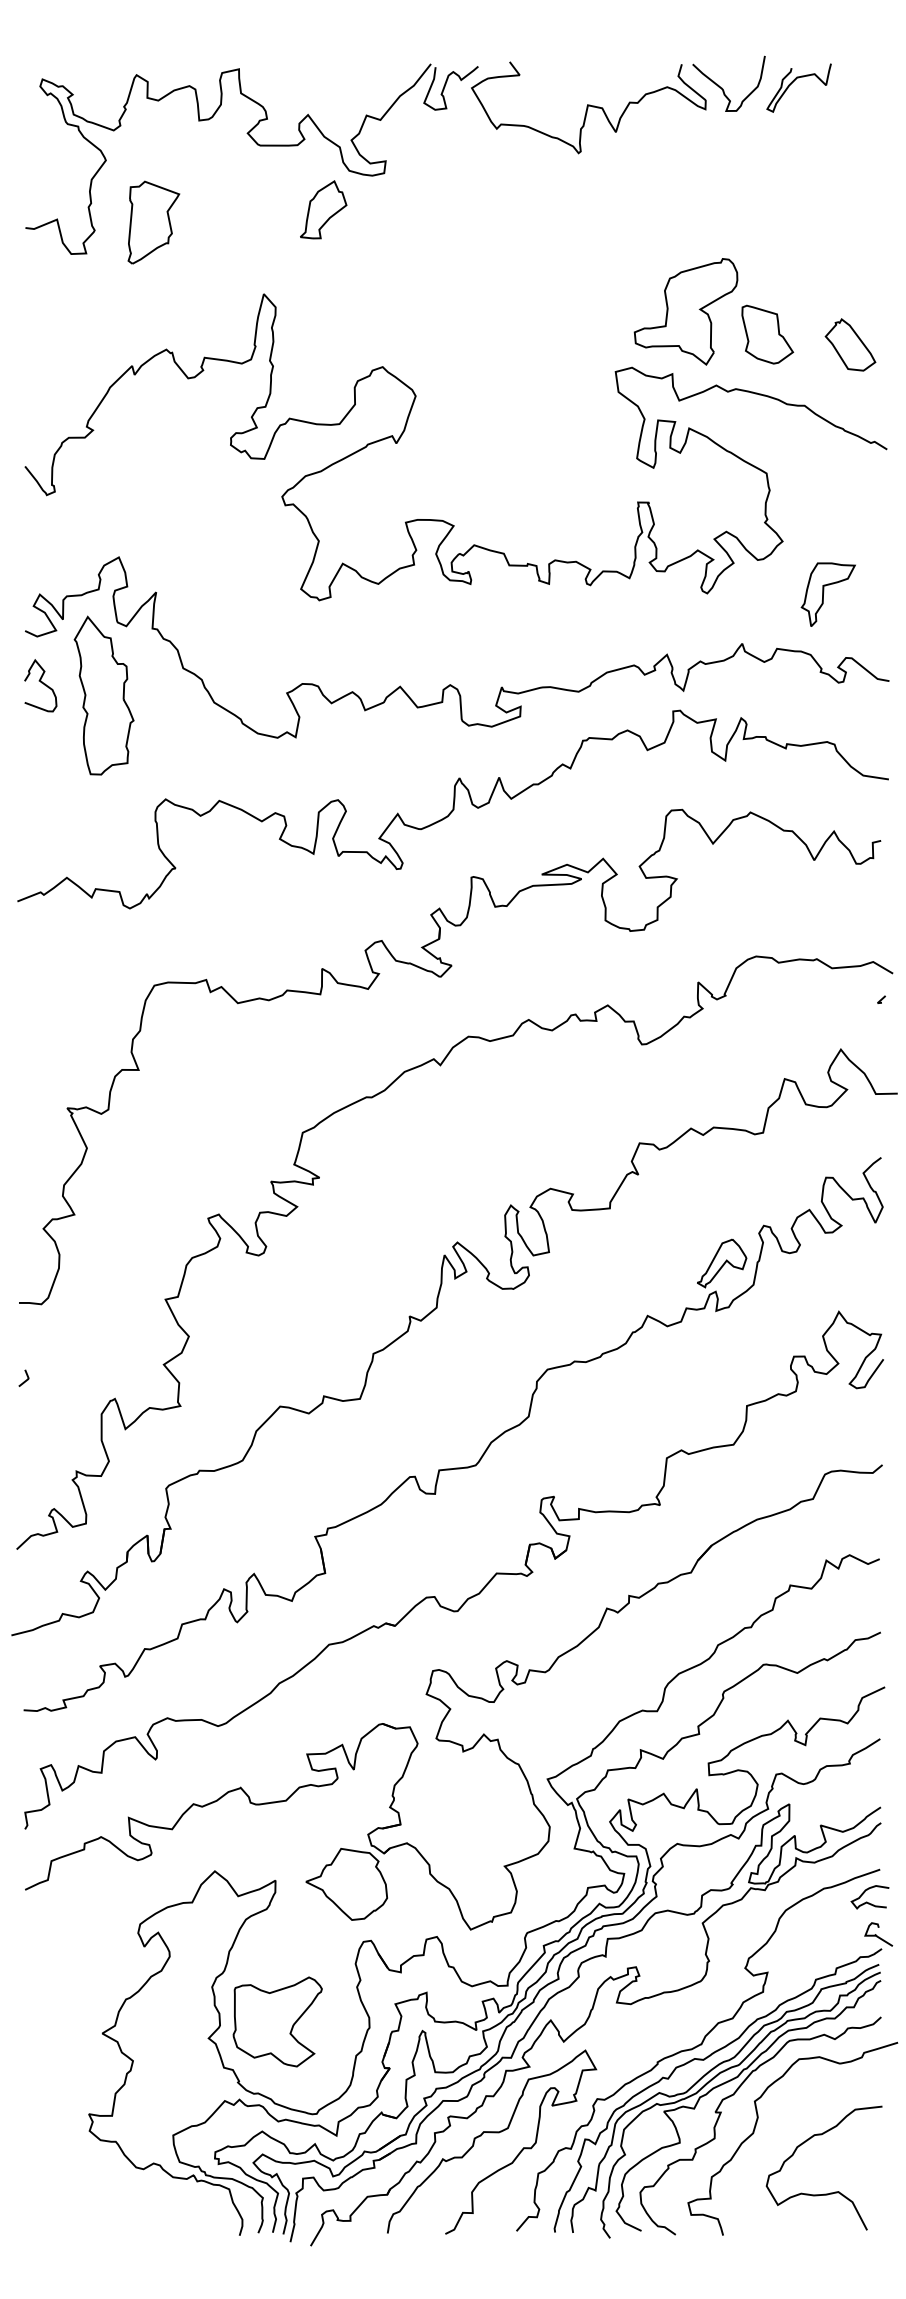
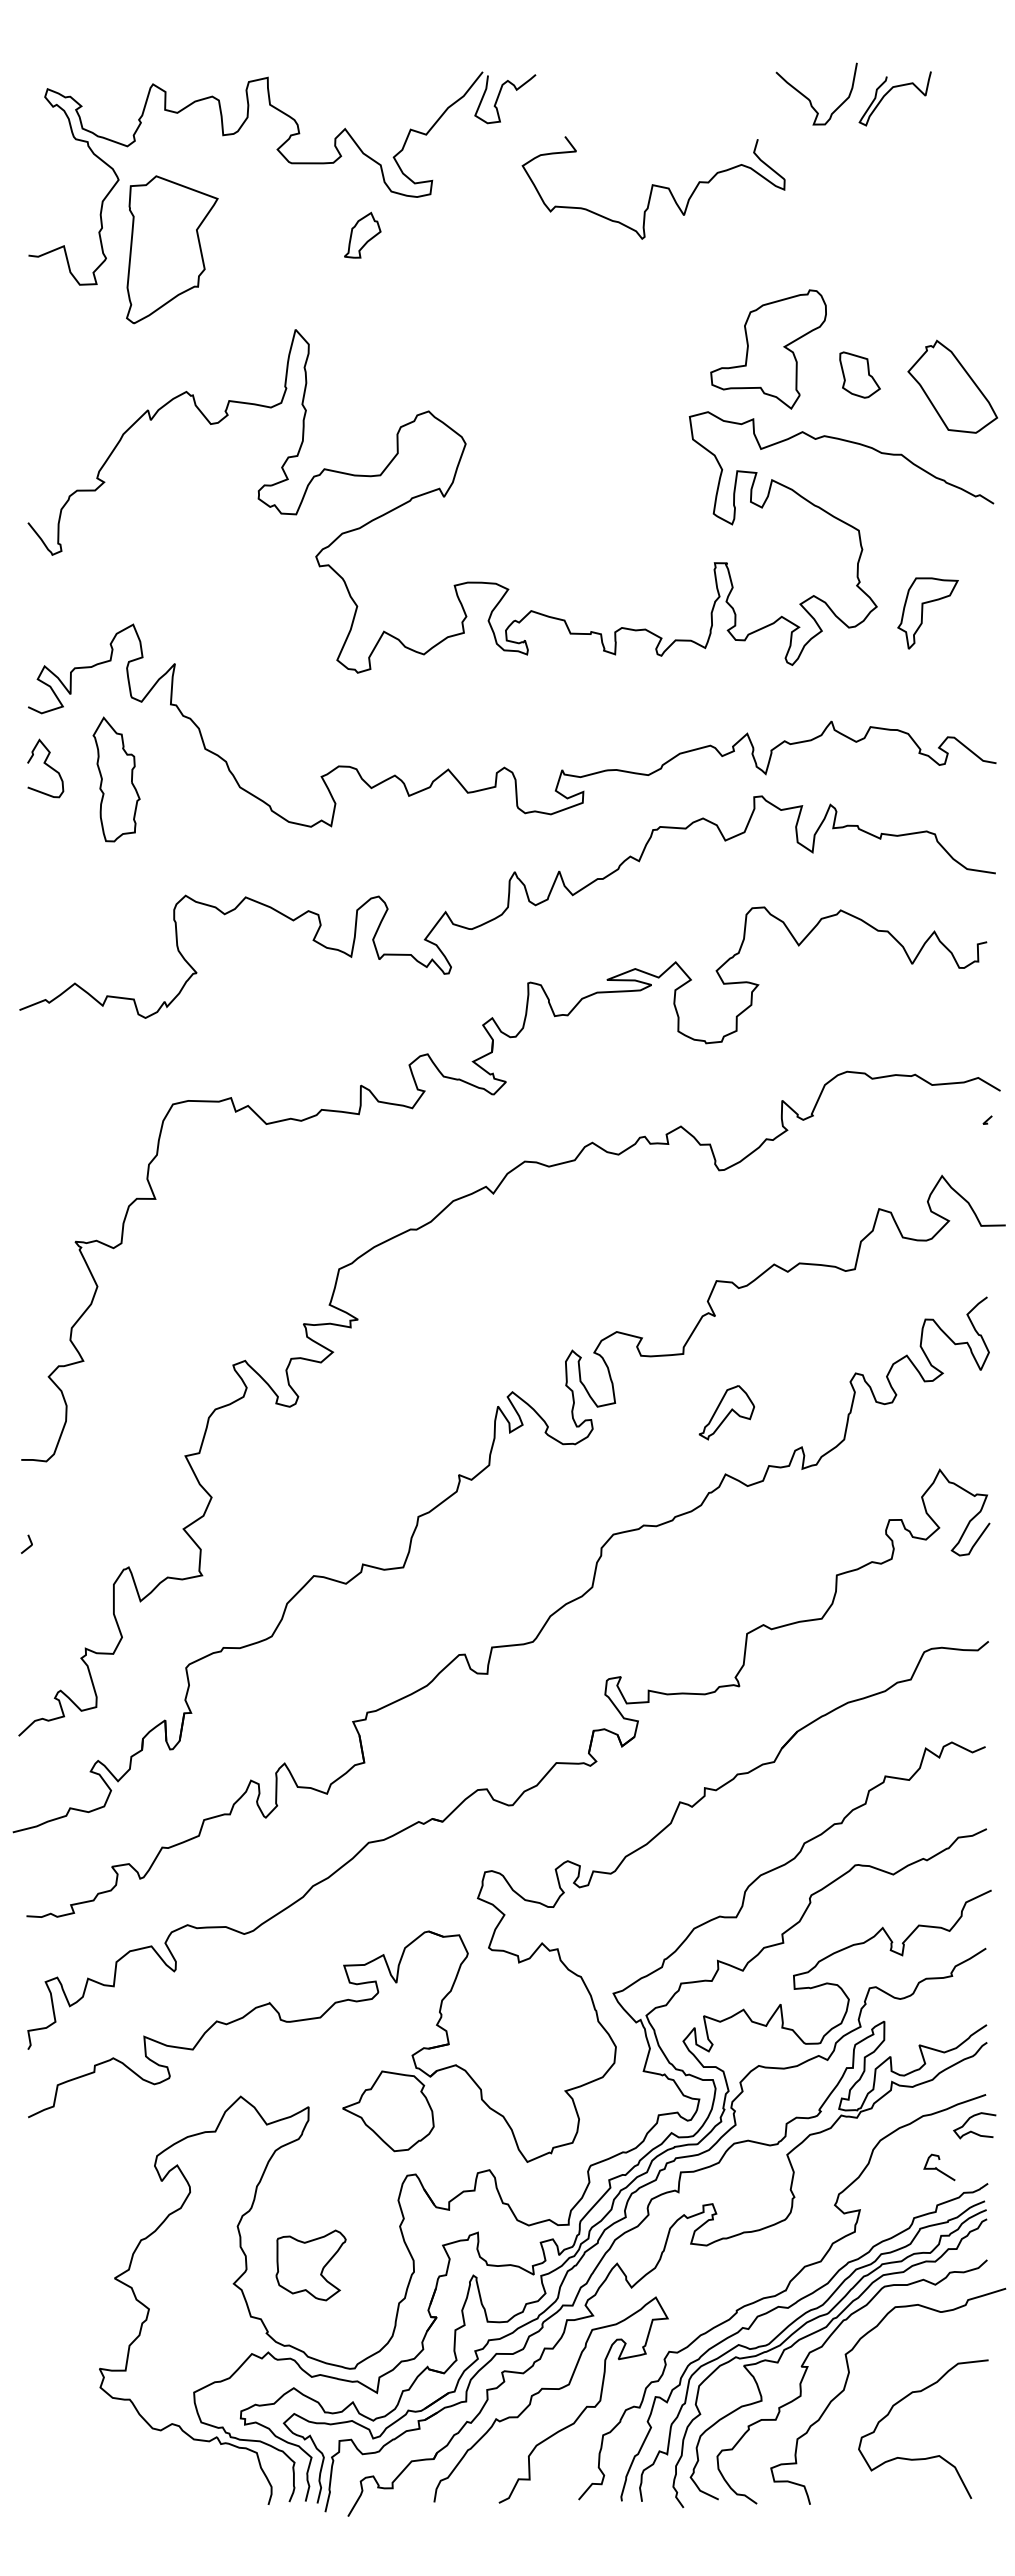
curve: (588, 107) -> (653, 187), moved
part: (323, 210) -> (362, 235), size x0.7
part: (153, 222) -> (172, 249), size x1.6
part: (767, 334) -> (859, 374), size x0.7
part: (850, 344) -> (952, 386), size x1.6
part: (827, 594) -> (927, 613), moved
part: (103, 695) -> (116, 779), size x0.7
part: (721, 1263) -> (726, 1412), moved
curve: (878, 1936) -> (939, 2169), moved
part: (277, 2022) -> (310, 2265), size x0.7

